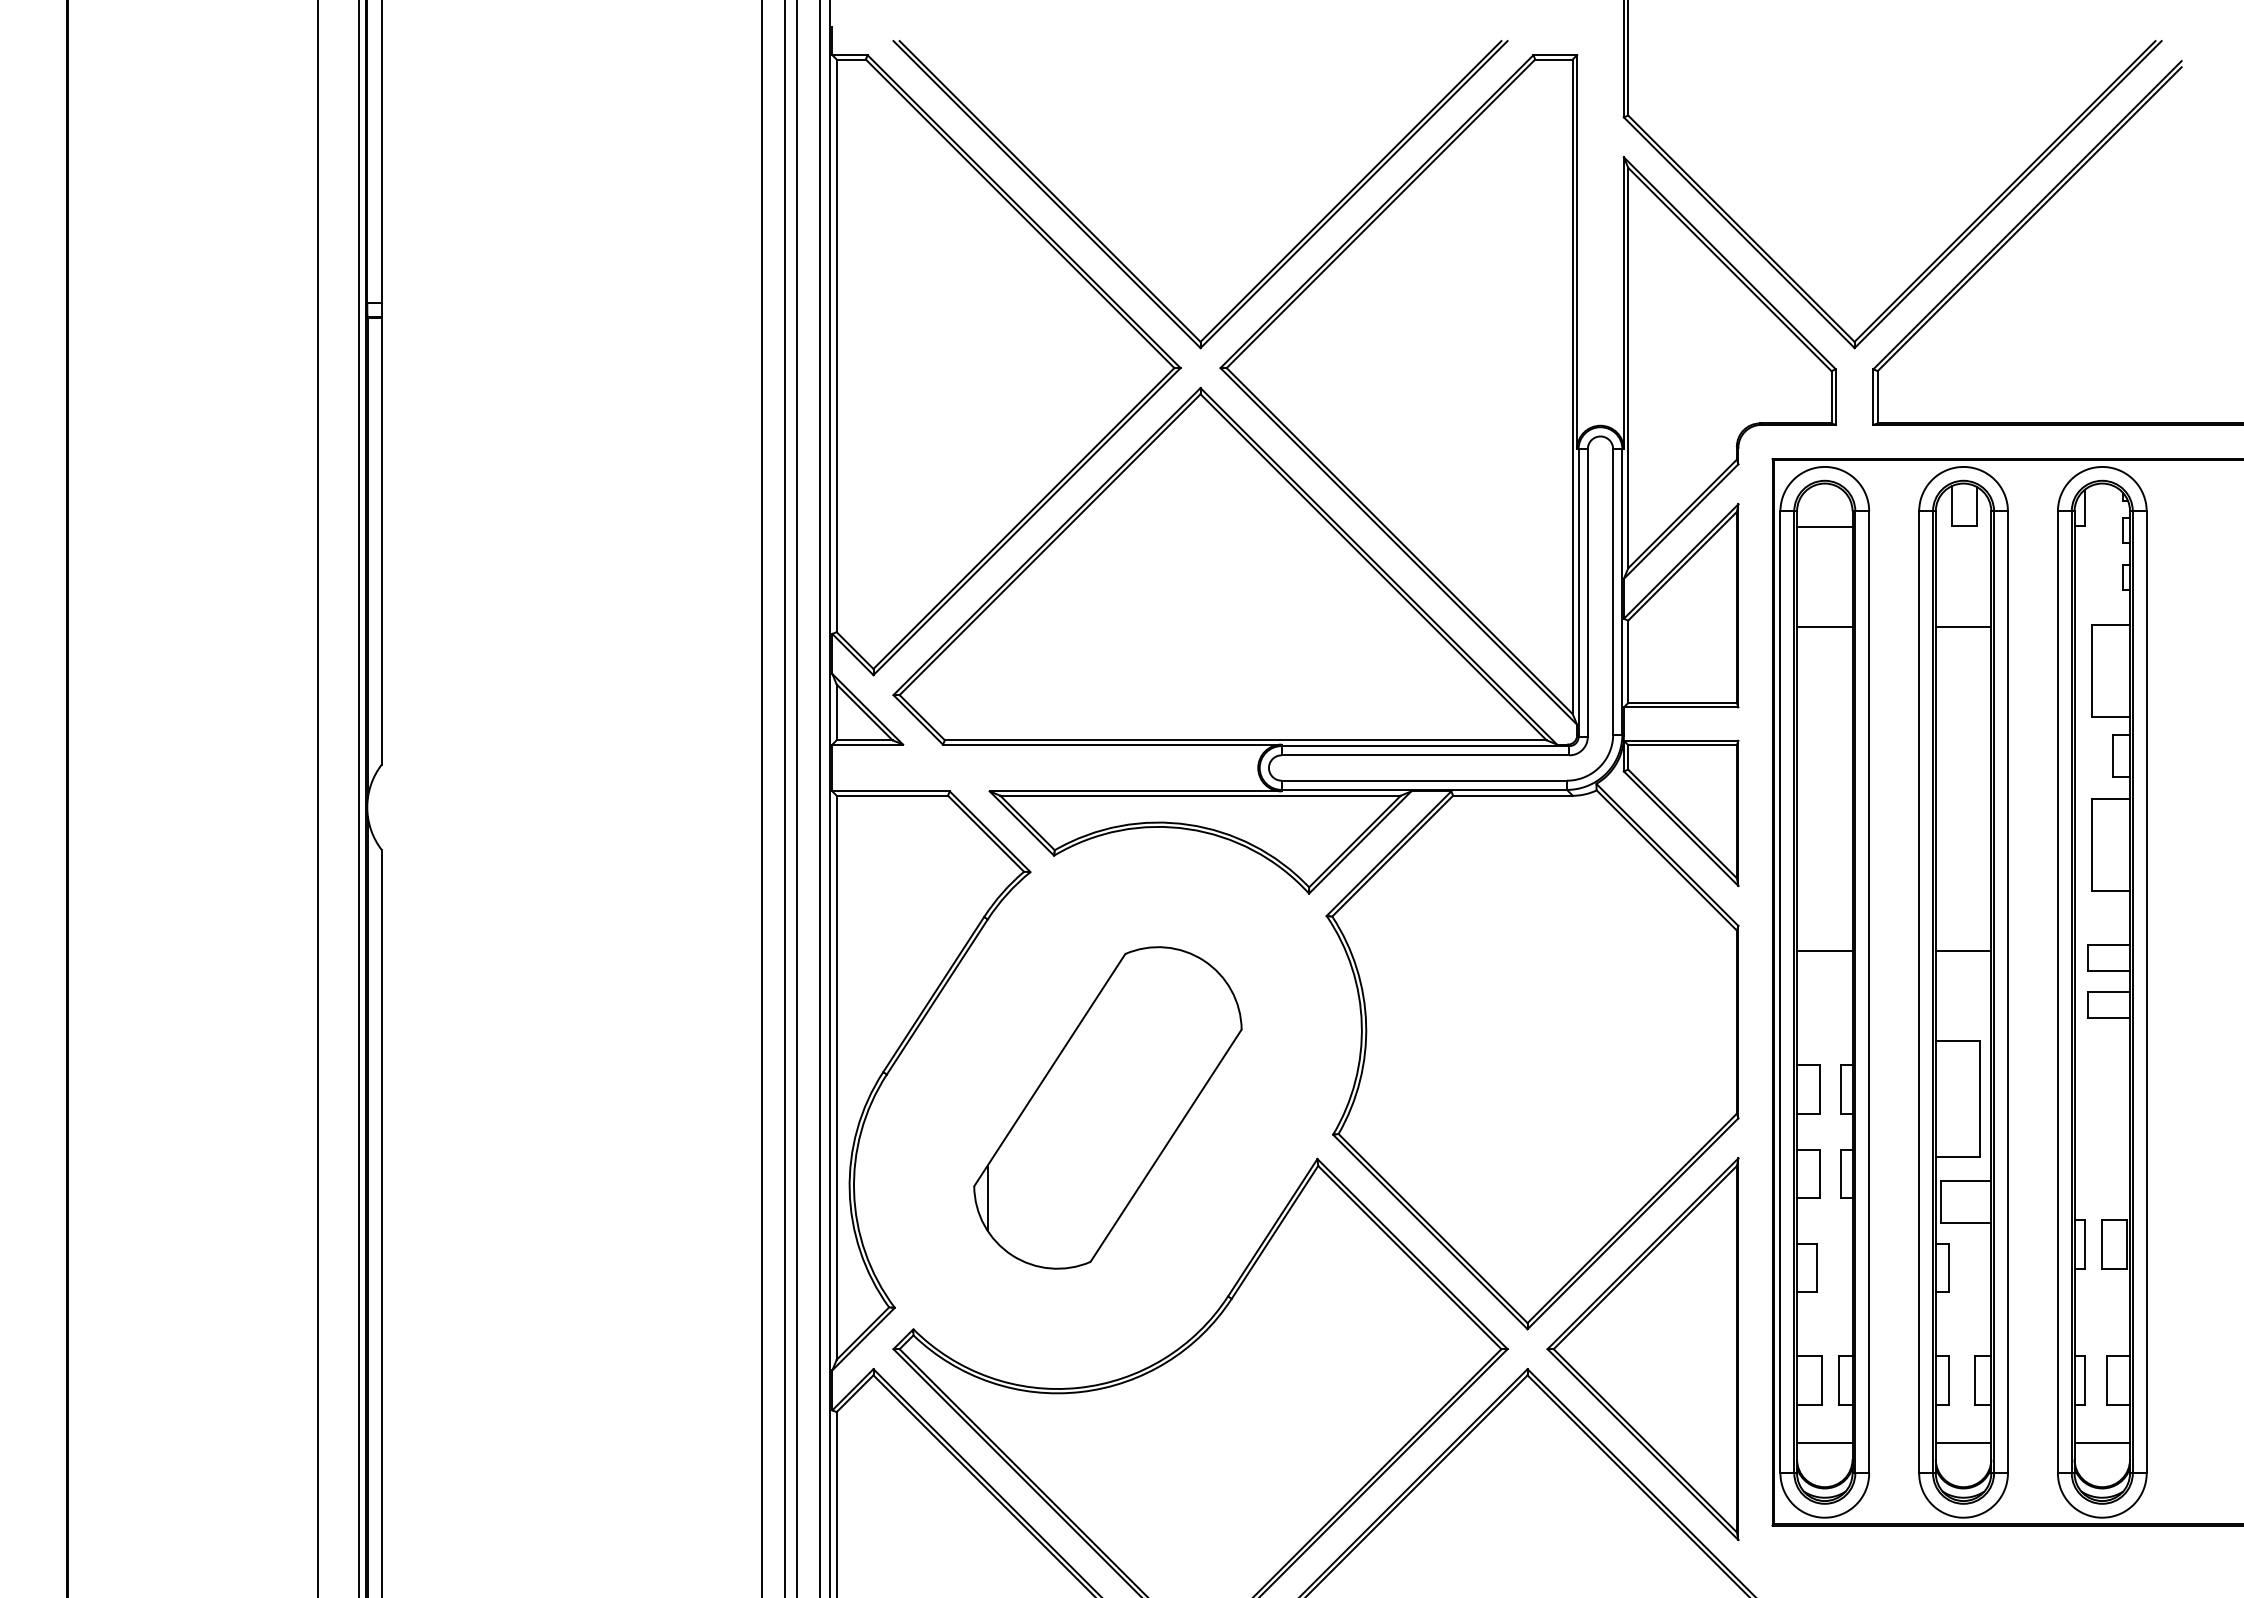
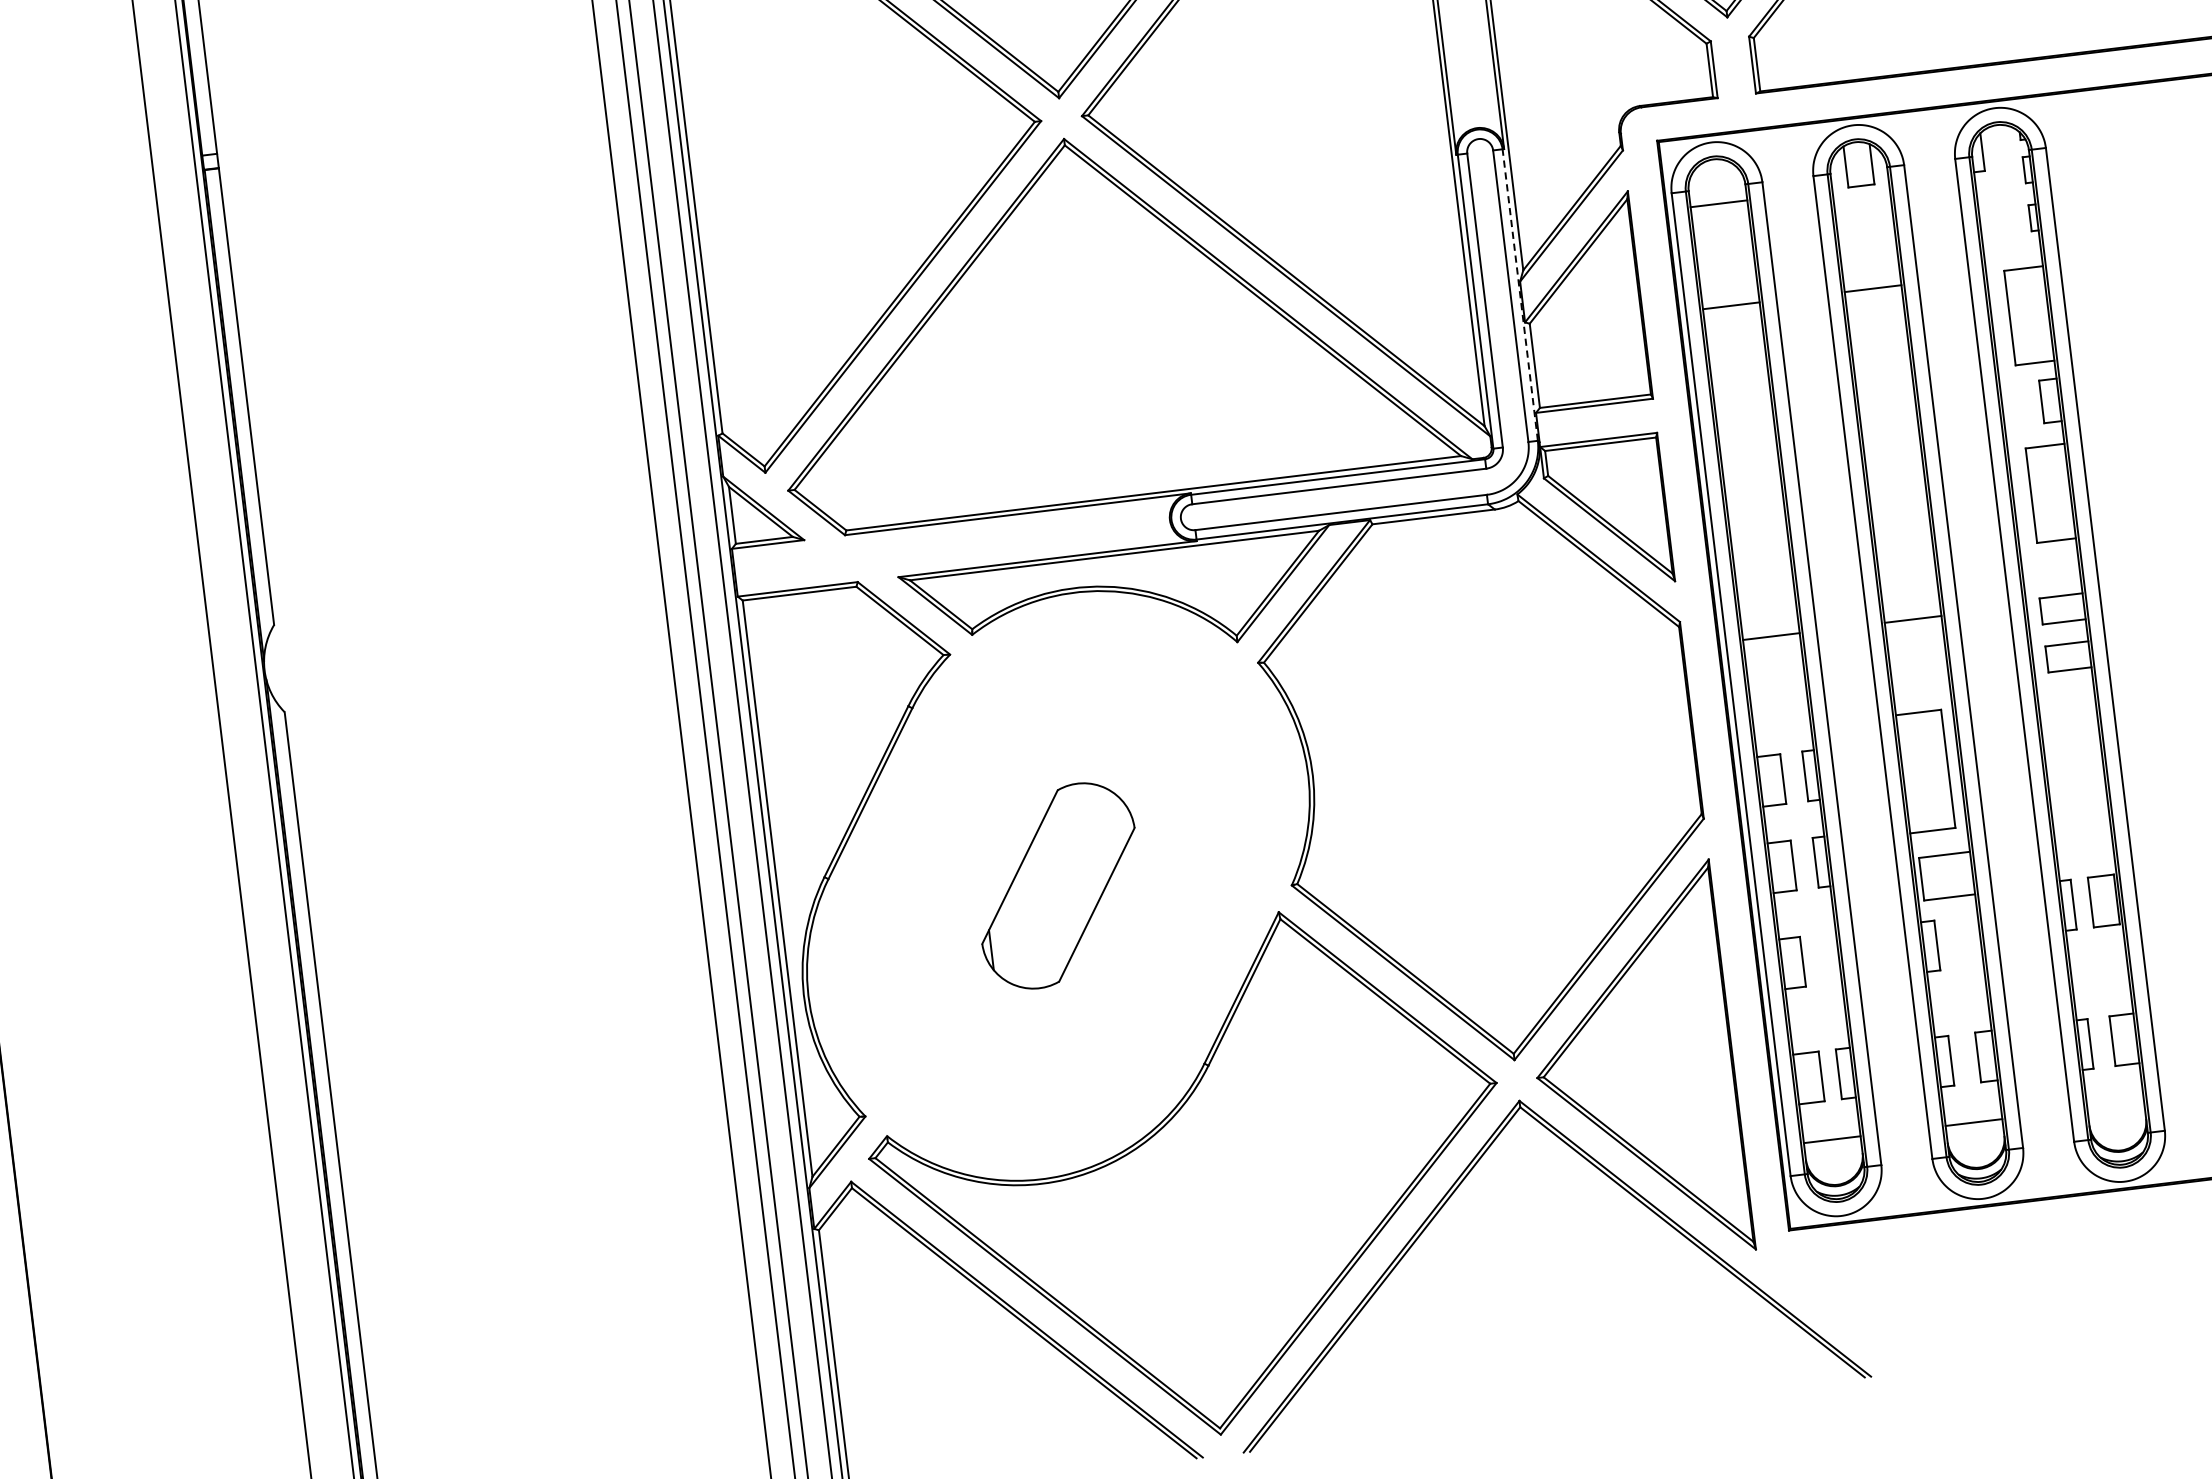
line: (1622, 591) -> (1520, 294), solid -> dashed
part: (1107, 1107) -> (1057, 885), size x0.6
line: (2102, 1443) -> (2116, 1105), removed

